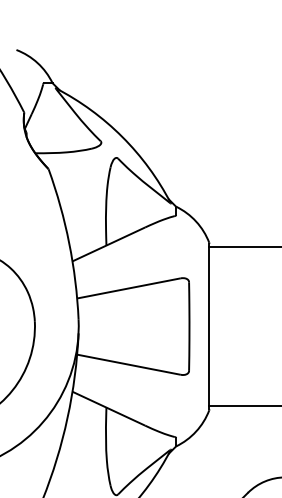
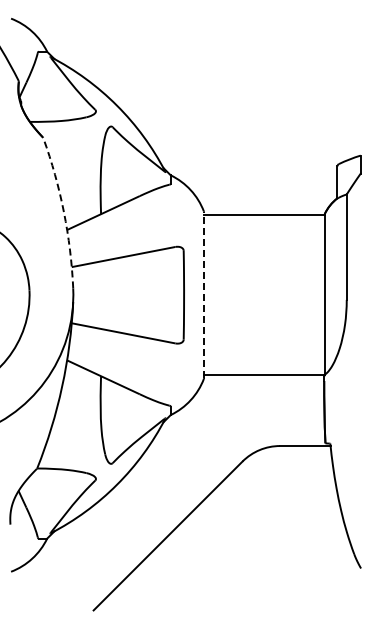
arc: (68, 243) -> (63, 212), solid -> dashed
line: (209, 326) -> (204, 295), solid -> dashed

